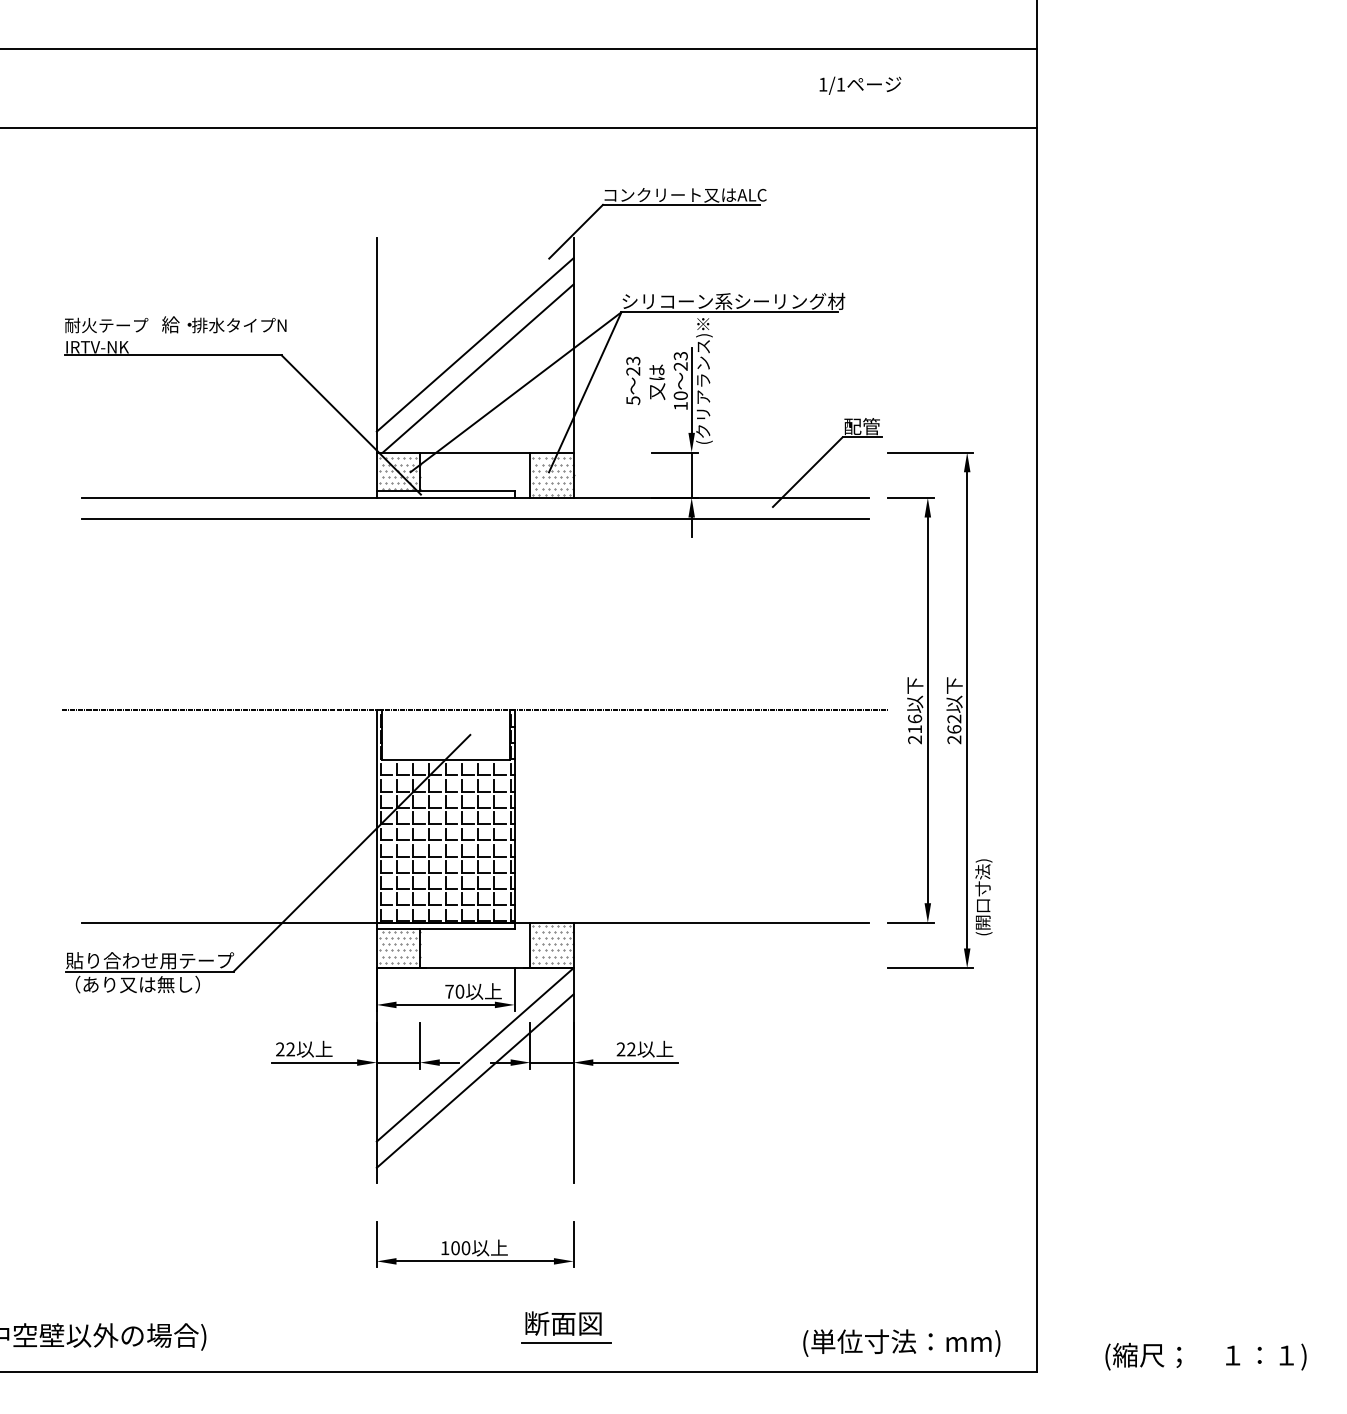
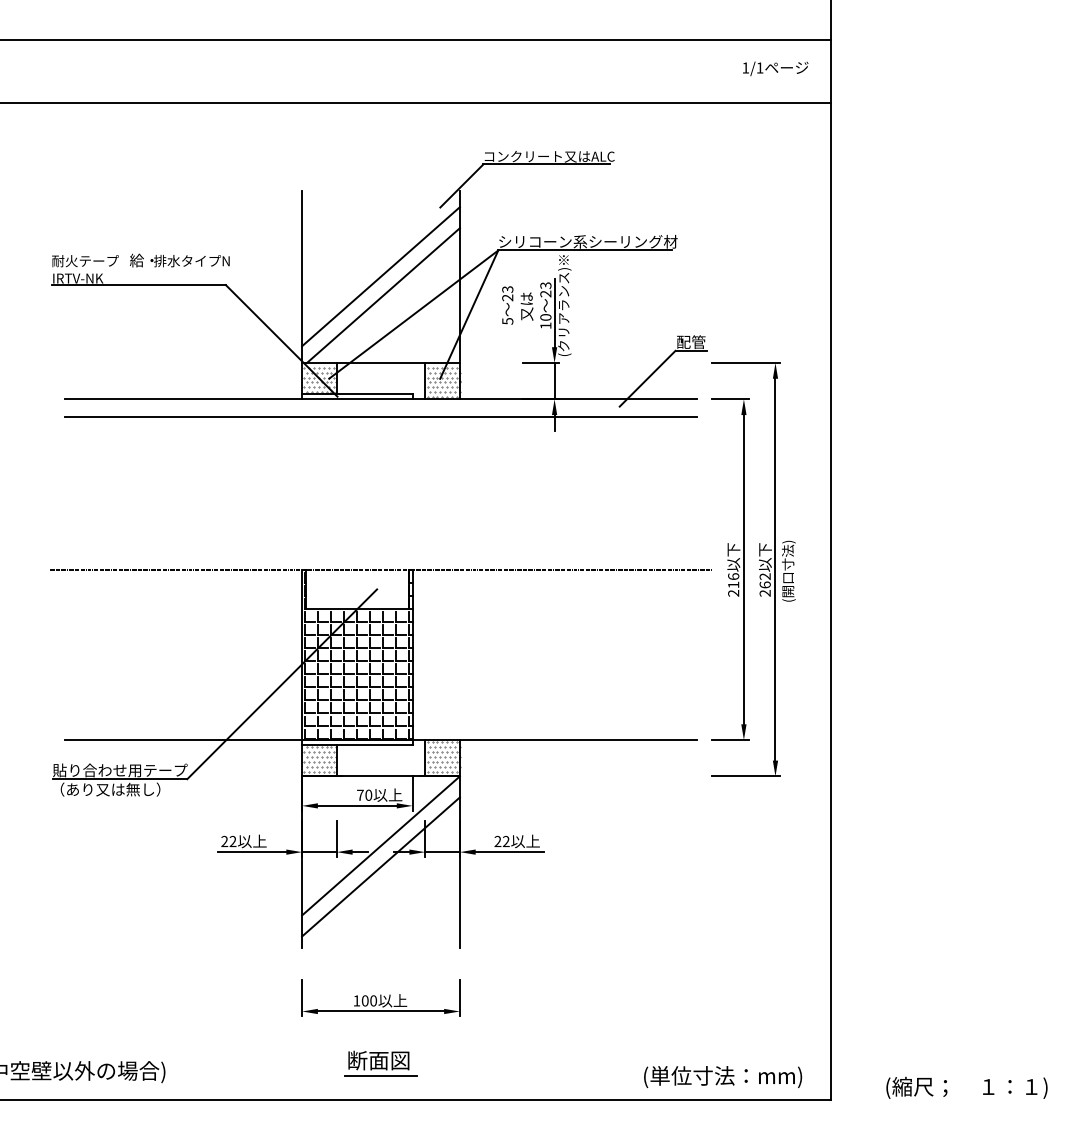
text: (860, 85) -> (775, 68), moved
text: (983, 897) -> (788, 571), moved
part: (566, 1327) -> (381, 1063), moved

